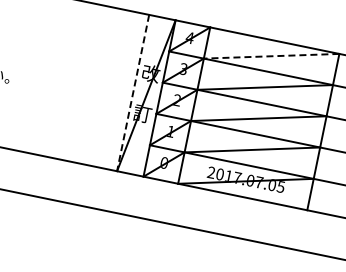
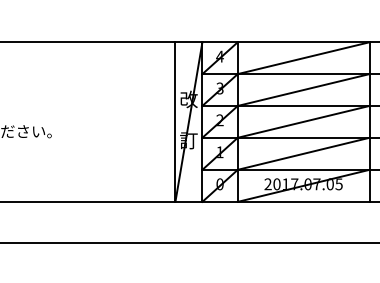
line: (271, 56) -> (303, 58), dashed -> solid
line: (133, 93) -> (175, 122), dashed -> solid

